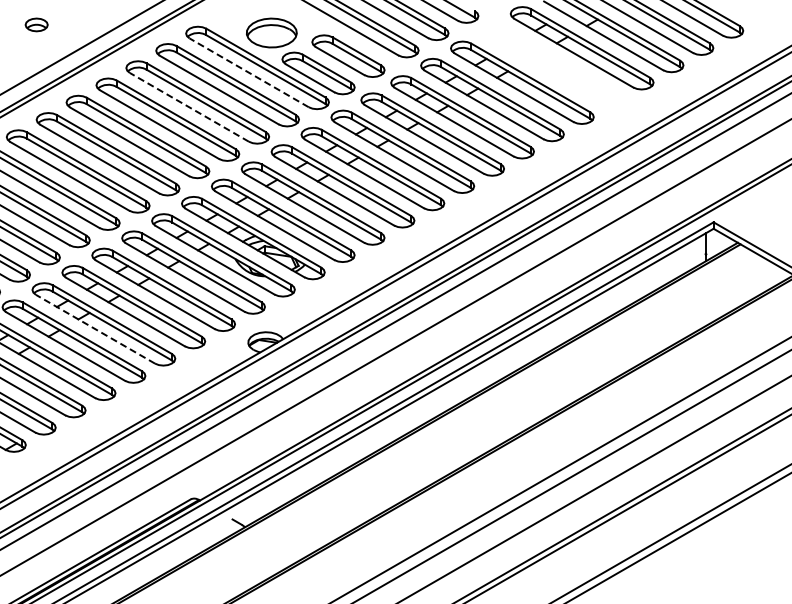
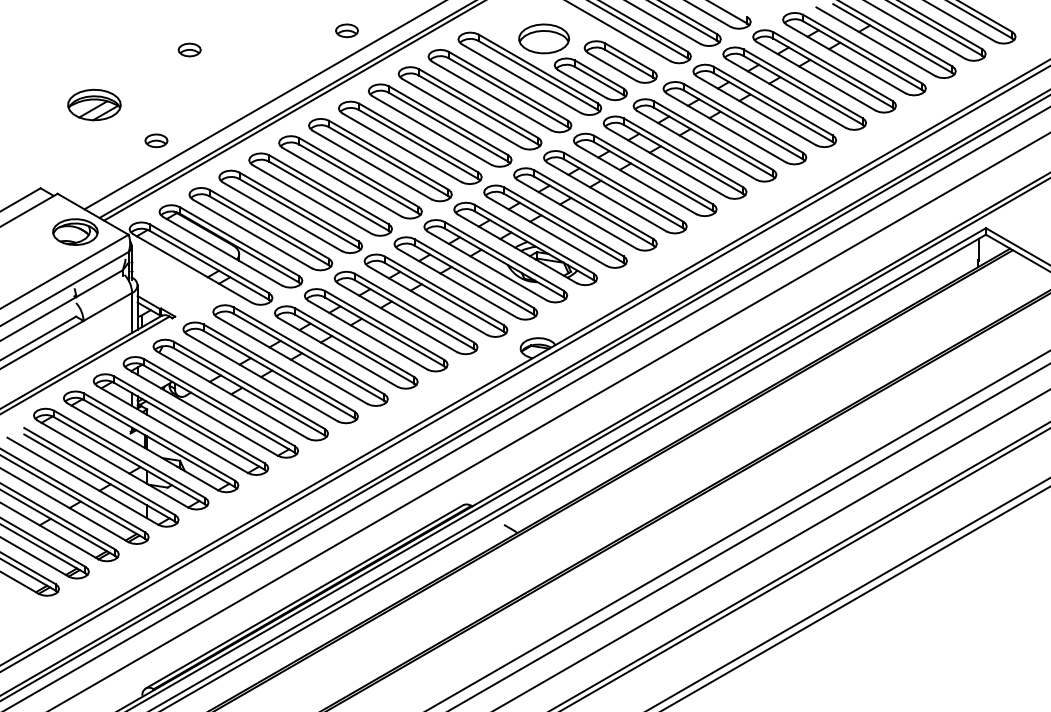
part: (36, 24) -> (346, 30), moved
part: (552, 65) -> (824, 71), added
line: (249, 72) -> (521, 78), dashed -> solid
line: (189, 107) -> (461, 113), dashed -> solid
line: (95, 329) -> (367, 335), dashed -> solid

